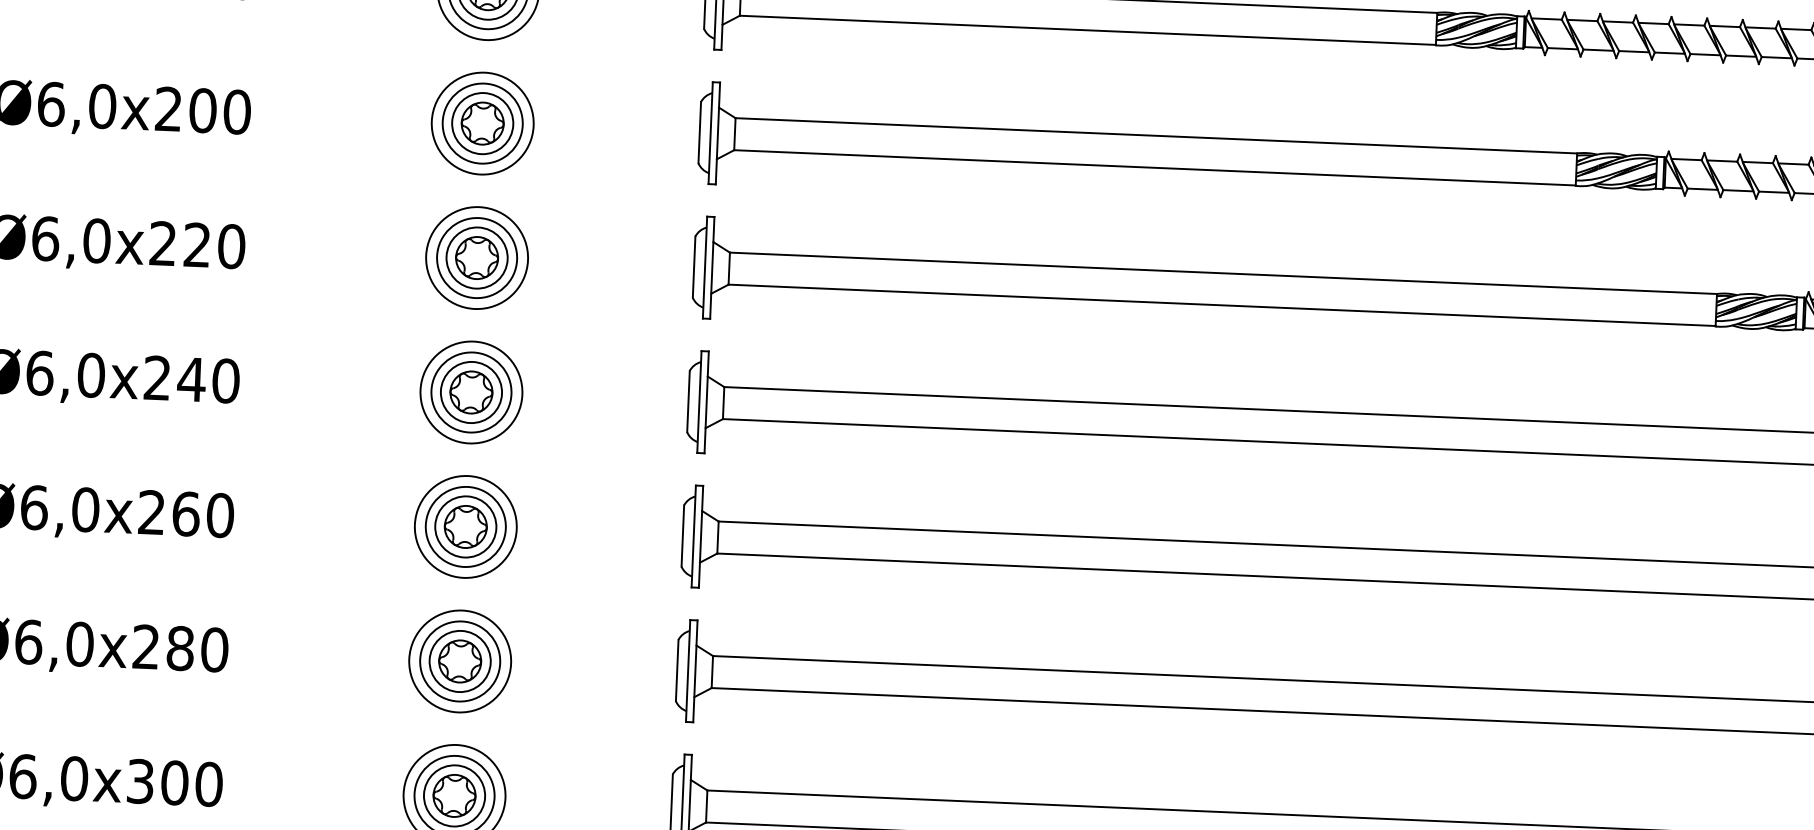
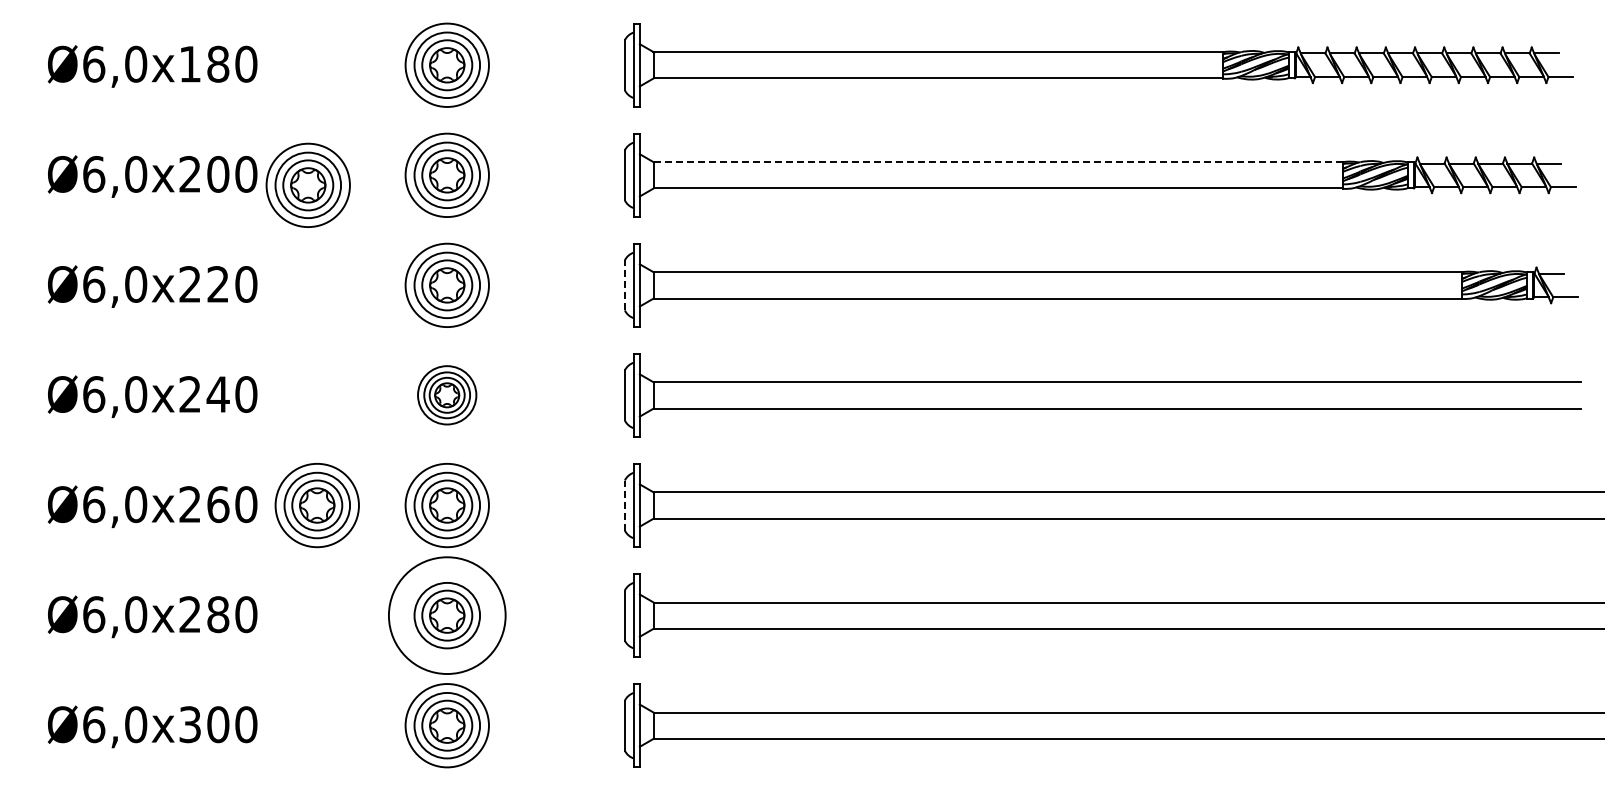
part: (311, 127) -> (307, 184), added
line: (1155, 136) -> (997, 162), solid -> dashed
line: (693, 266) -> (624, 284), solid -> dashed
part: (470, 391) -> (446, 394), size x0.7
part: (306, 520) -> (316, 505), added
line: (682, 536) -> (624, 505), solid -> dashed
circle: (459, 661) -> (446, 615), size x1.4

